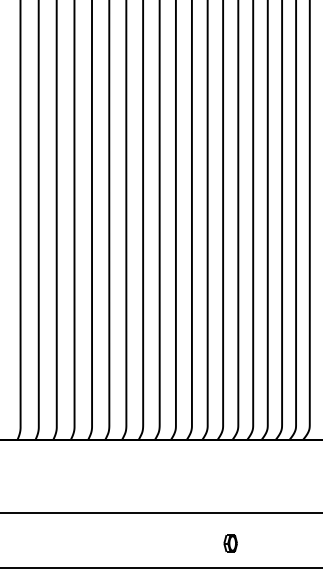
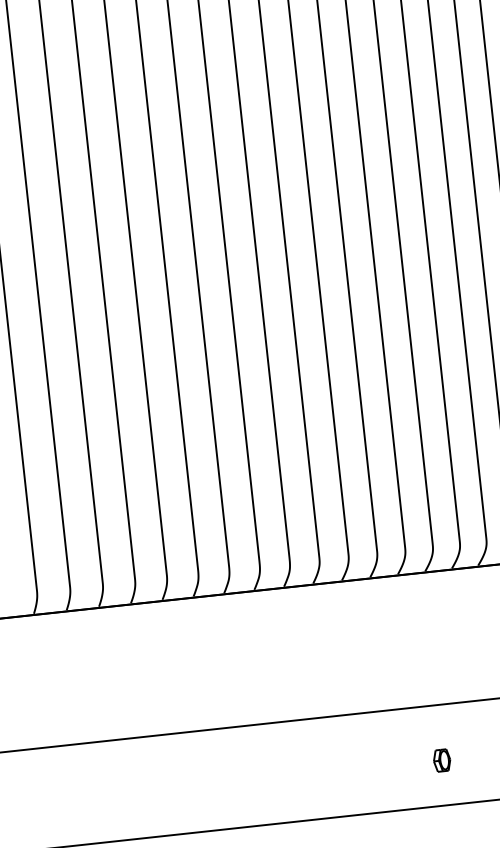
part: (230, 543) -> (441, 760), size x0.7

